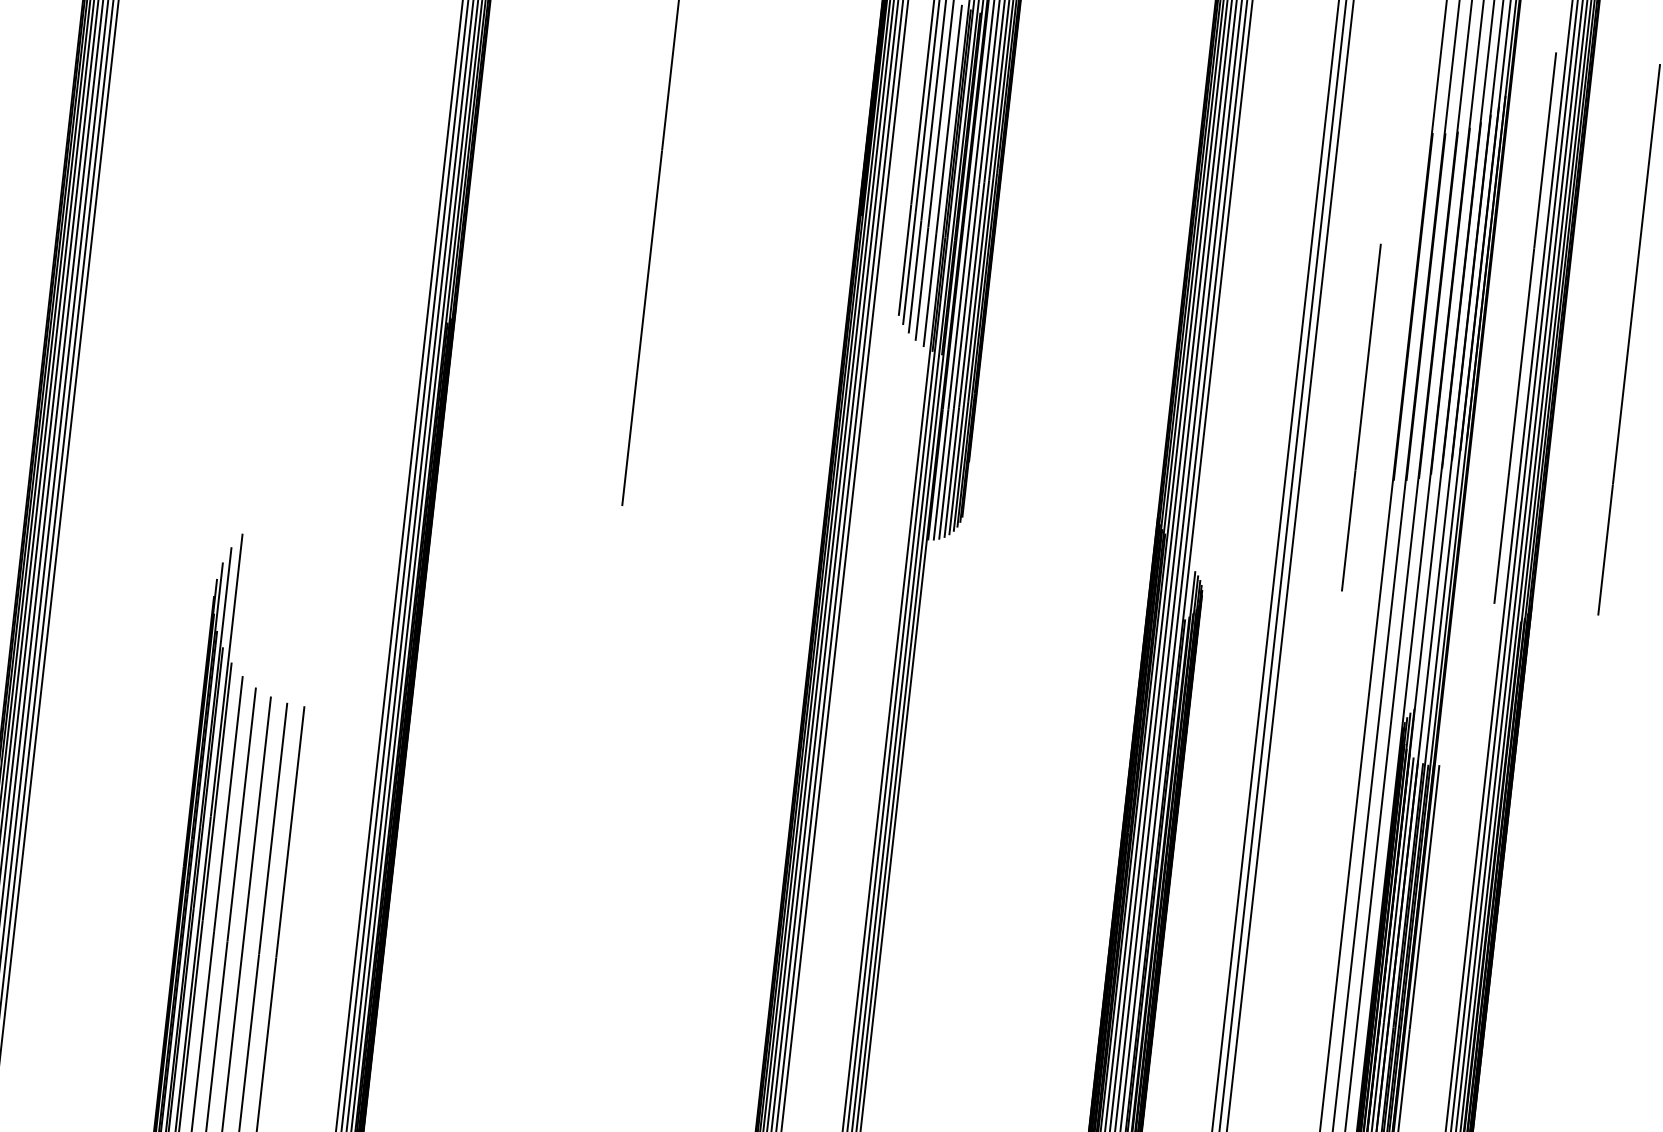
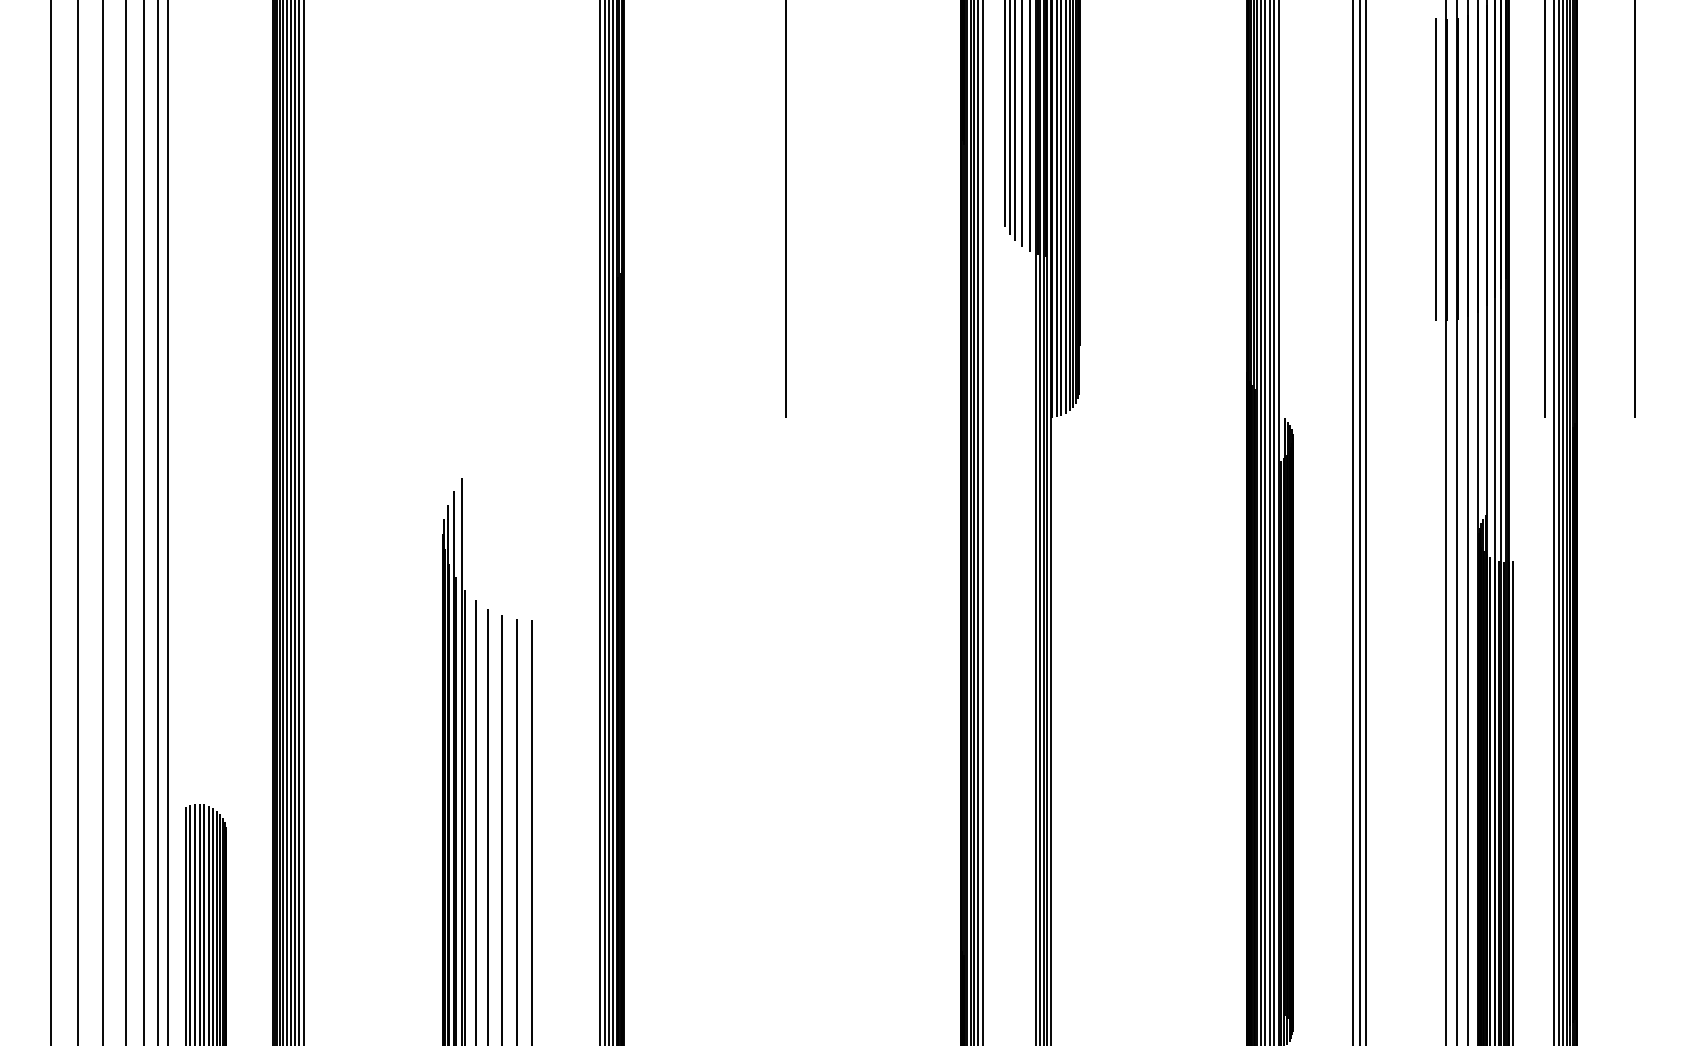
line: (1361, 417) -> (1435, 169), moved

